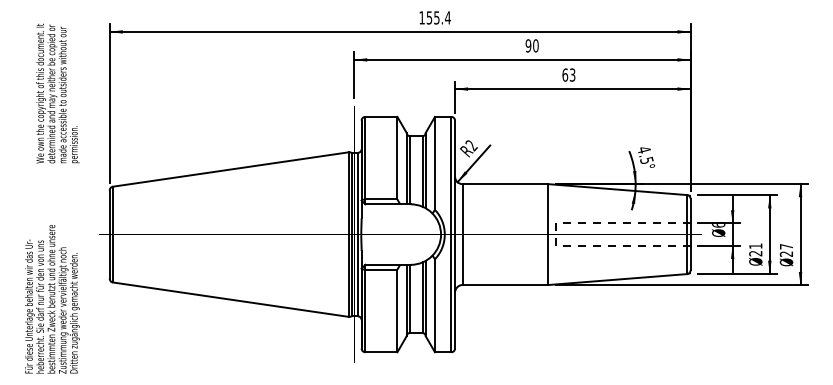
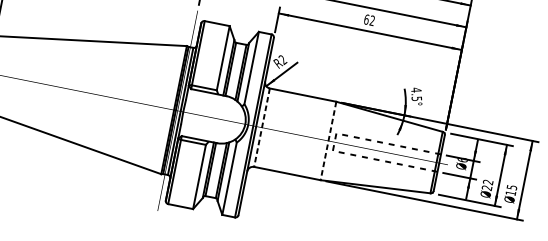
text: (572, 75) -> (372, 21), 63 -> 62
line: (462, 235) -> (261, 128), solid -> dashed
line: (548, 235) -> (328, 141), solid -> dashed
text: (755, 245) -> (488, 181), 21 -> 22
text: (786, 250) -> (511, 190), 27 -> 15

